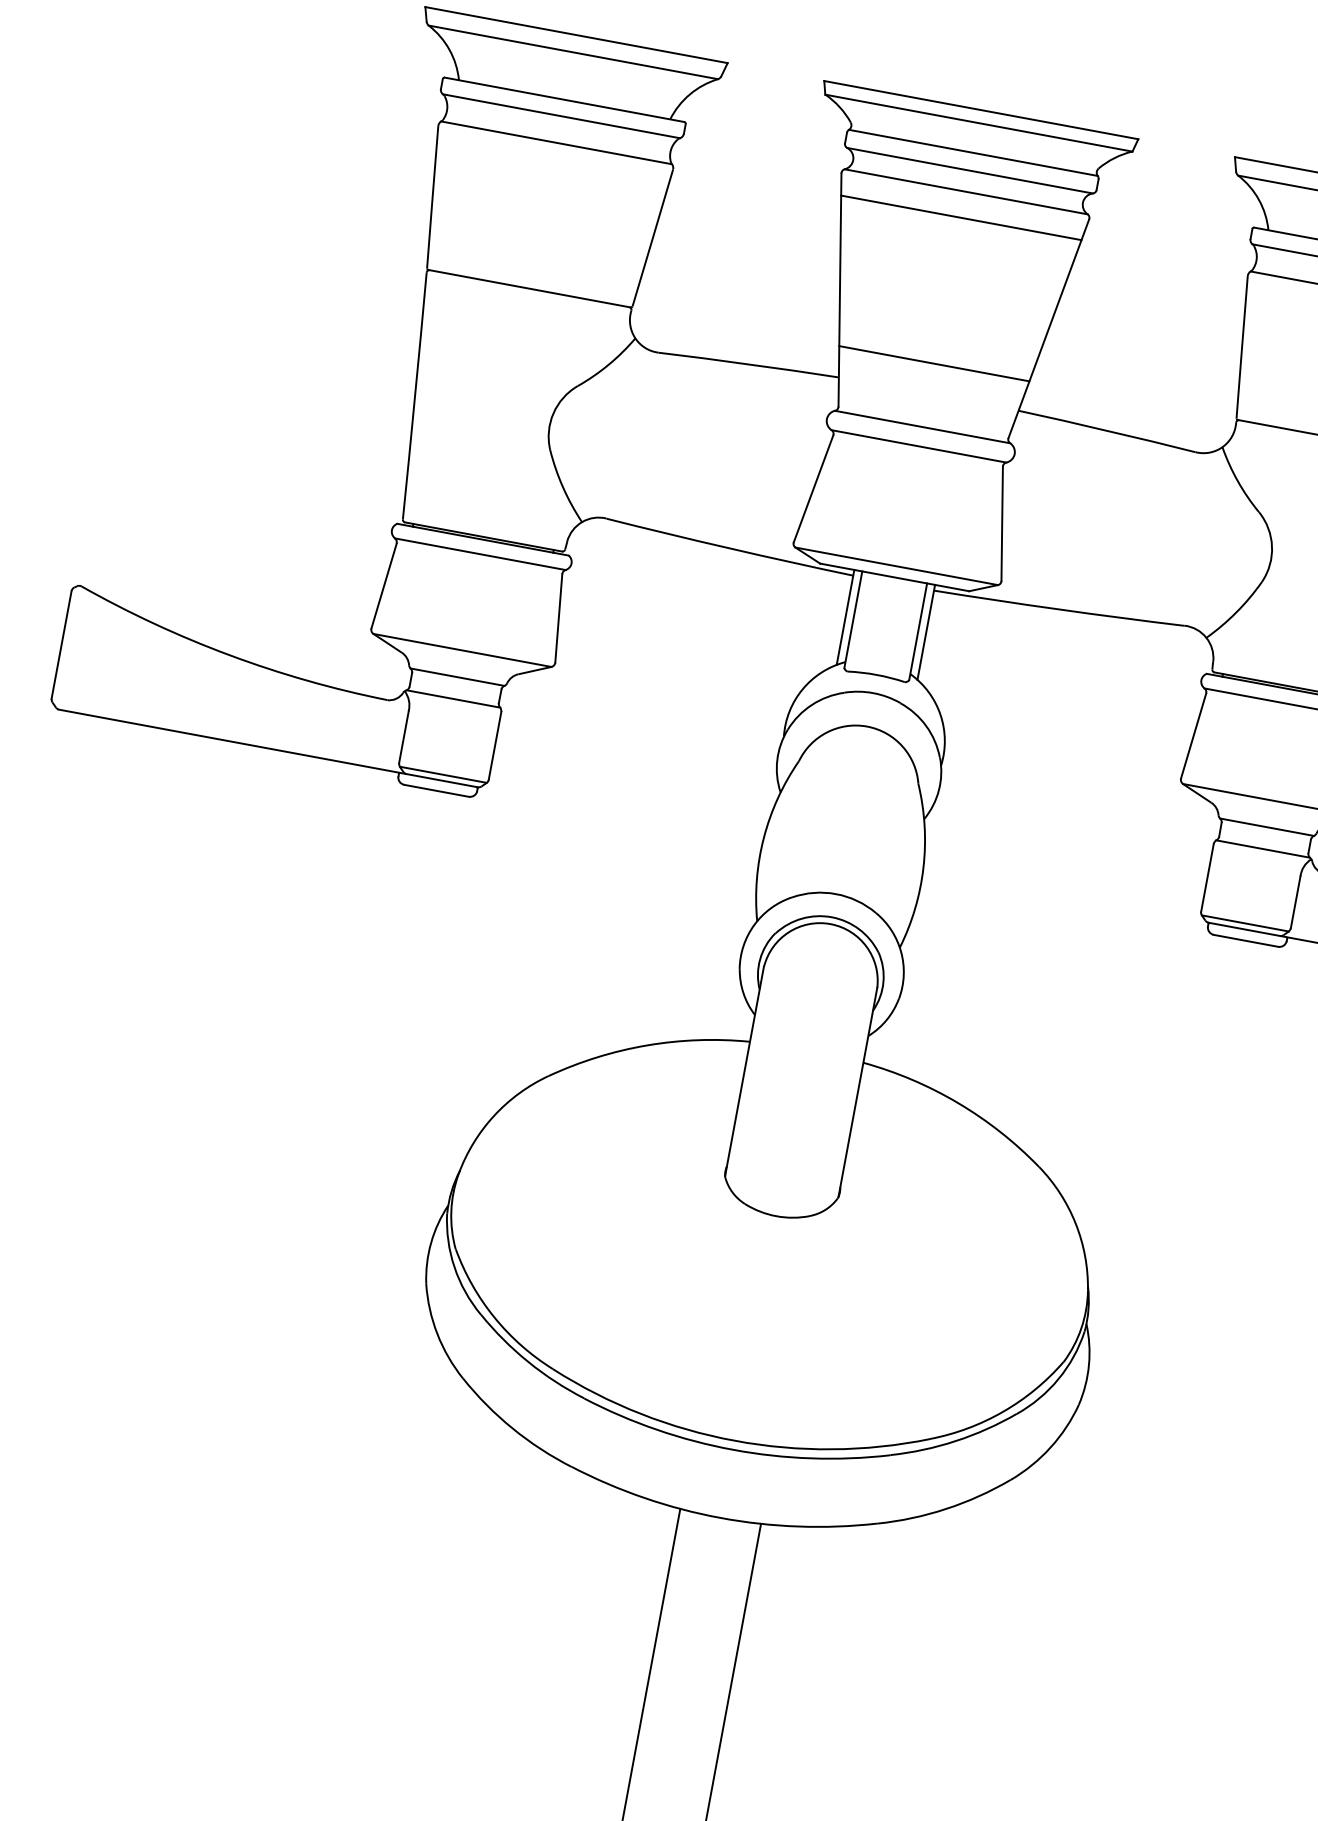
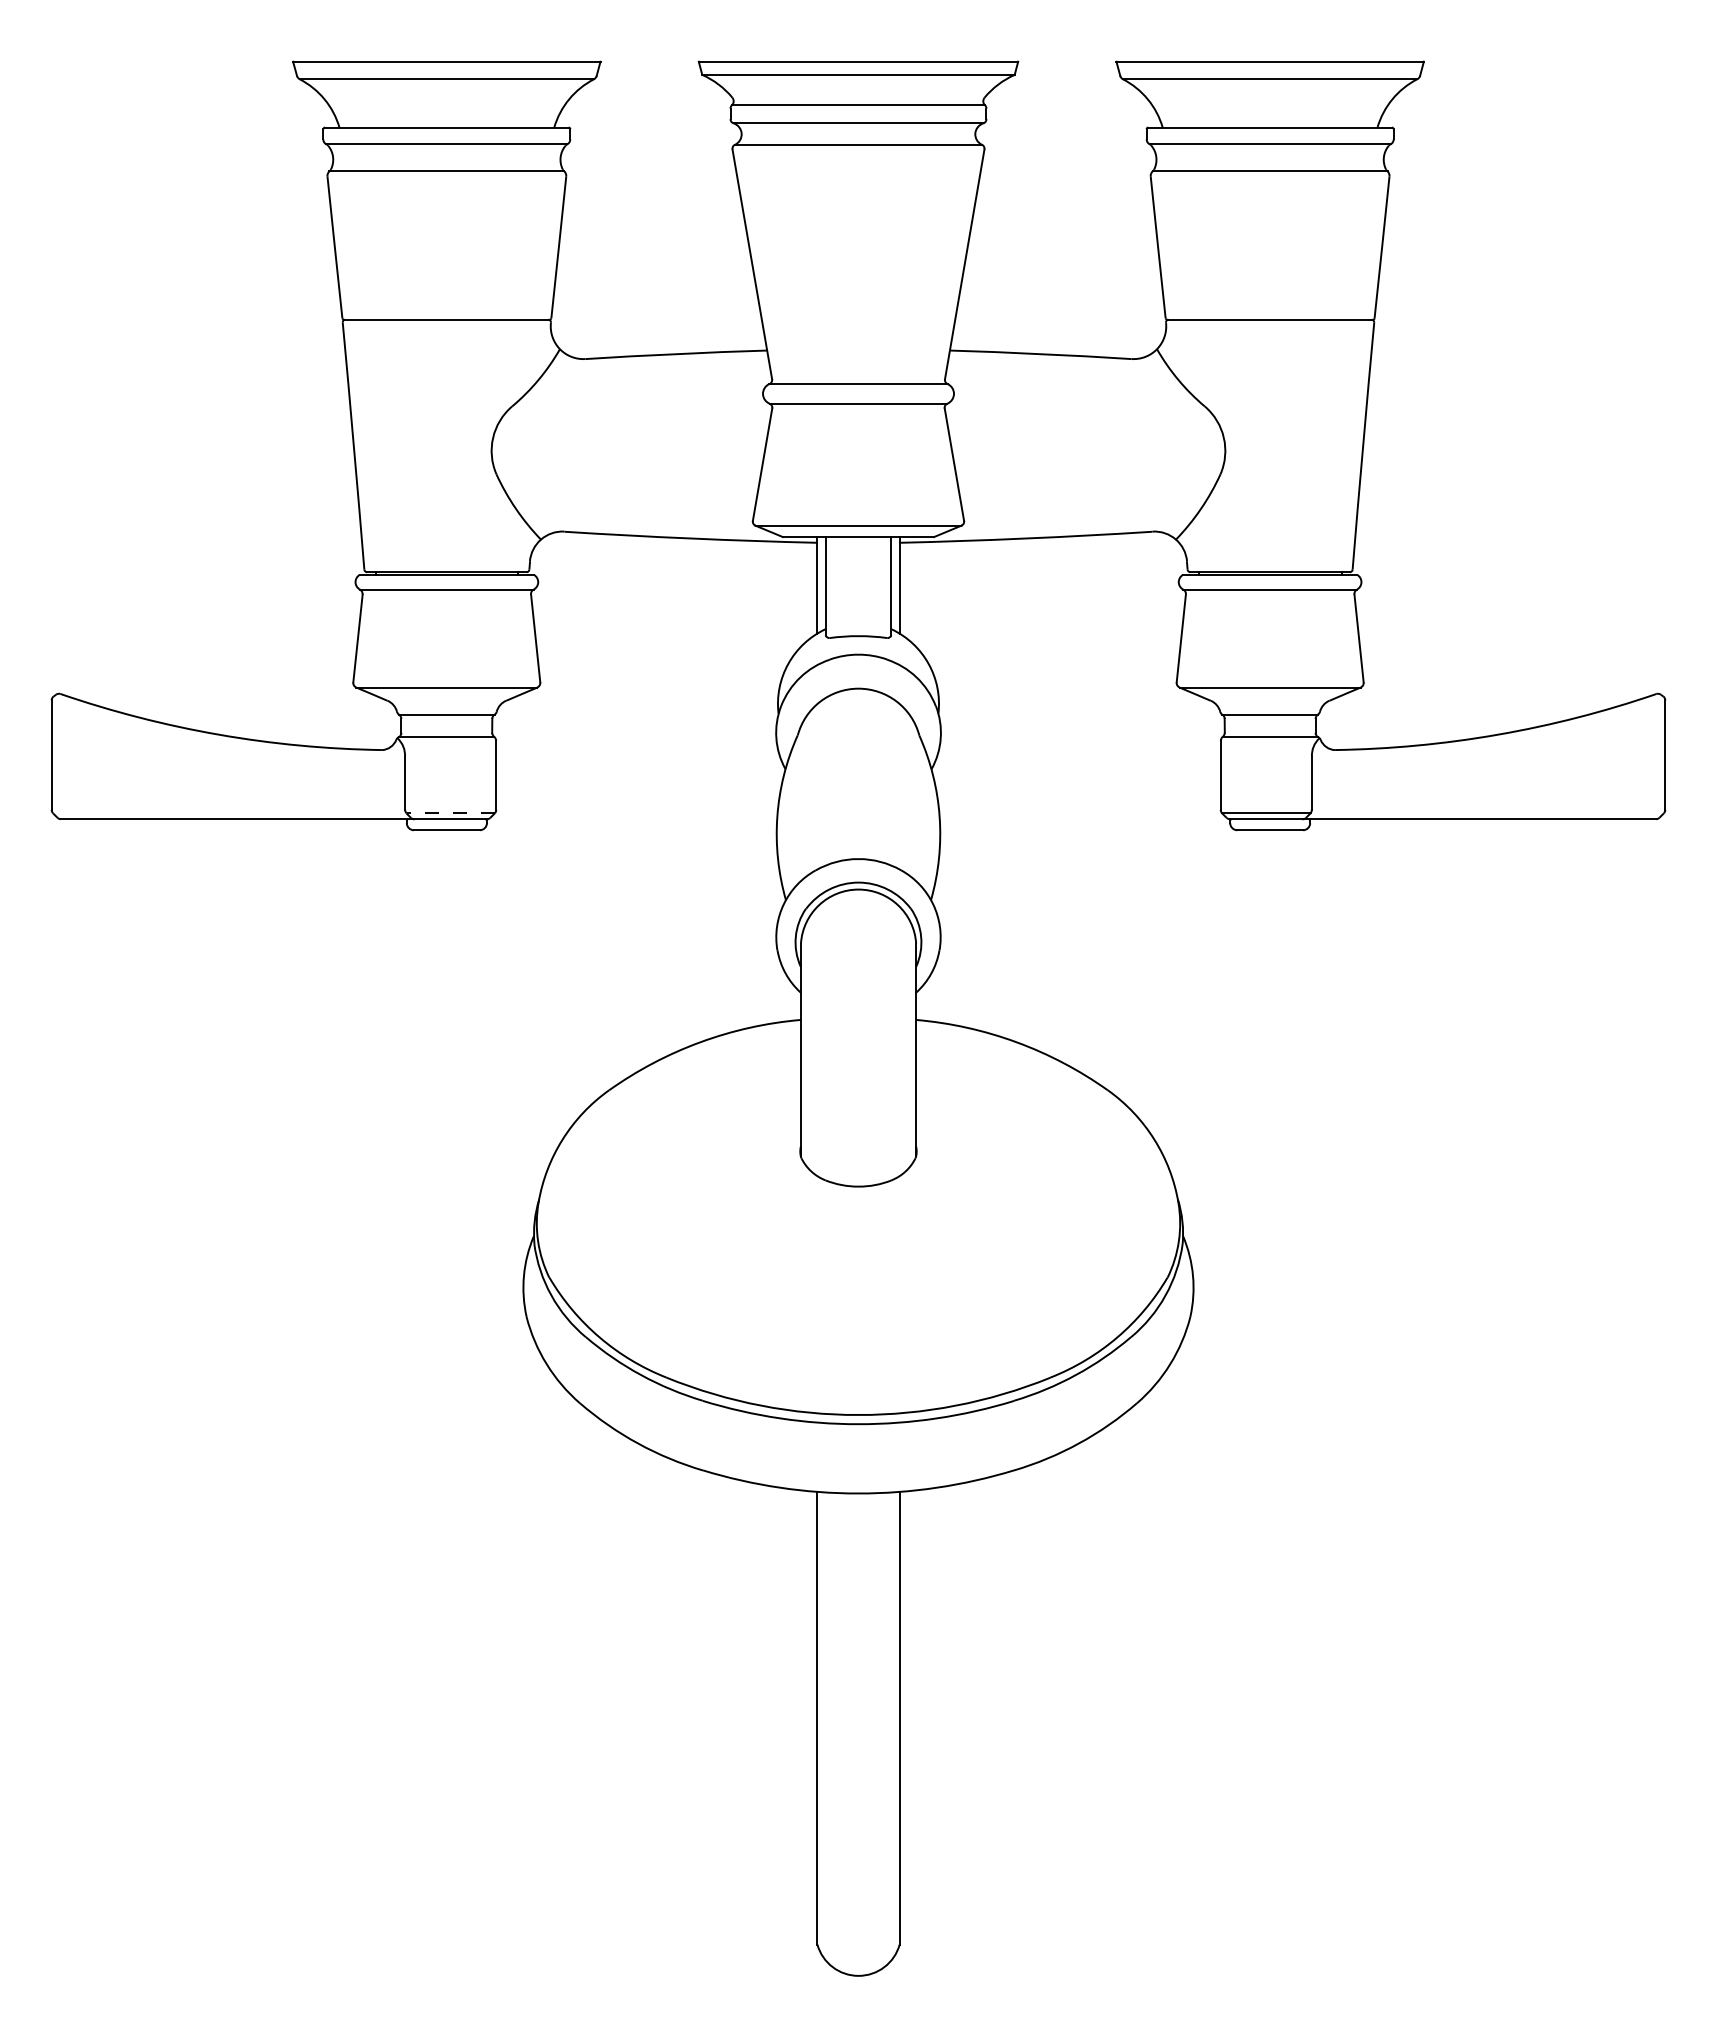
line: (961, 218) -> (858, 171), removed
line: (934, 363) -> (858, 319), removed
line: (443, 774) -> (450, 813), solid -> dashed

